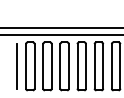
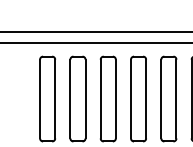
line: (17, 66) -> (24, 99), removed

